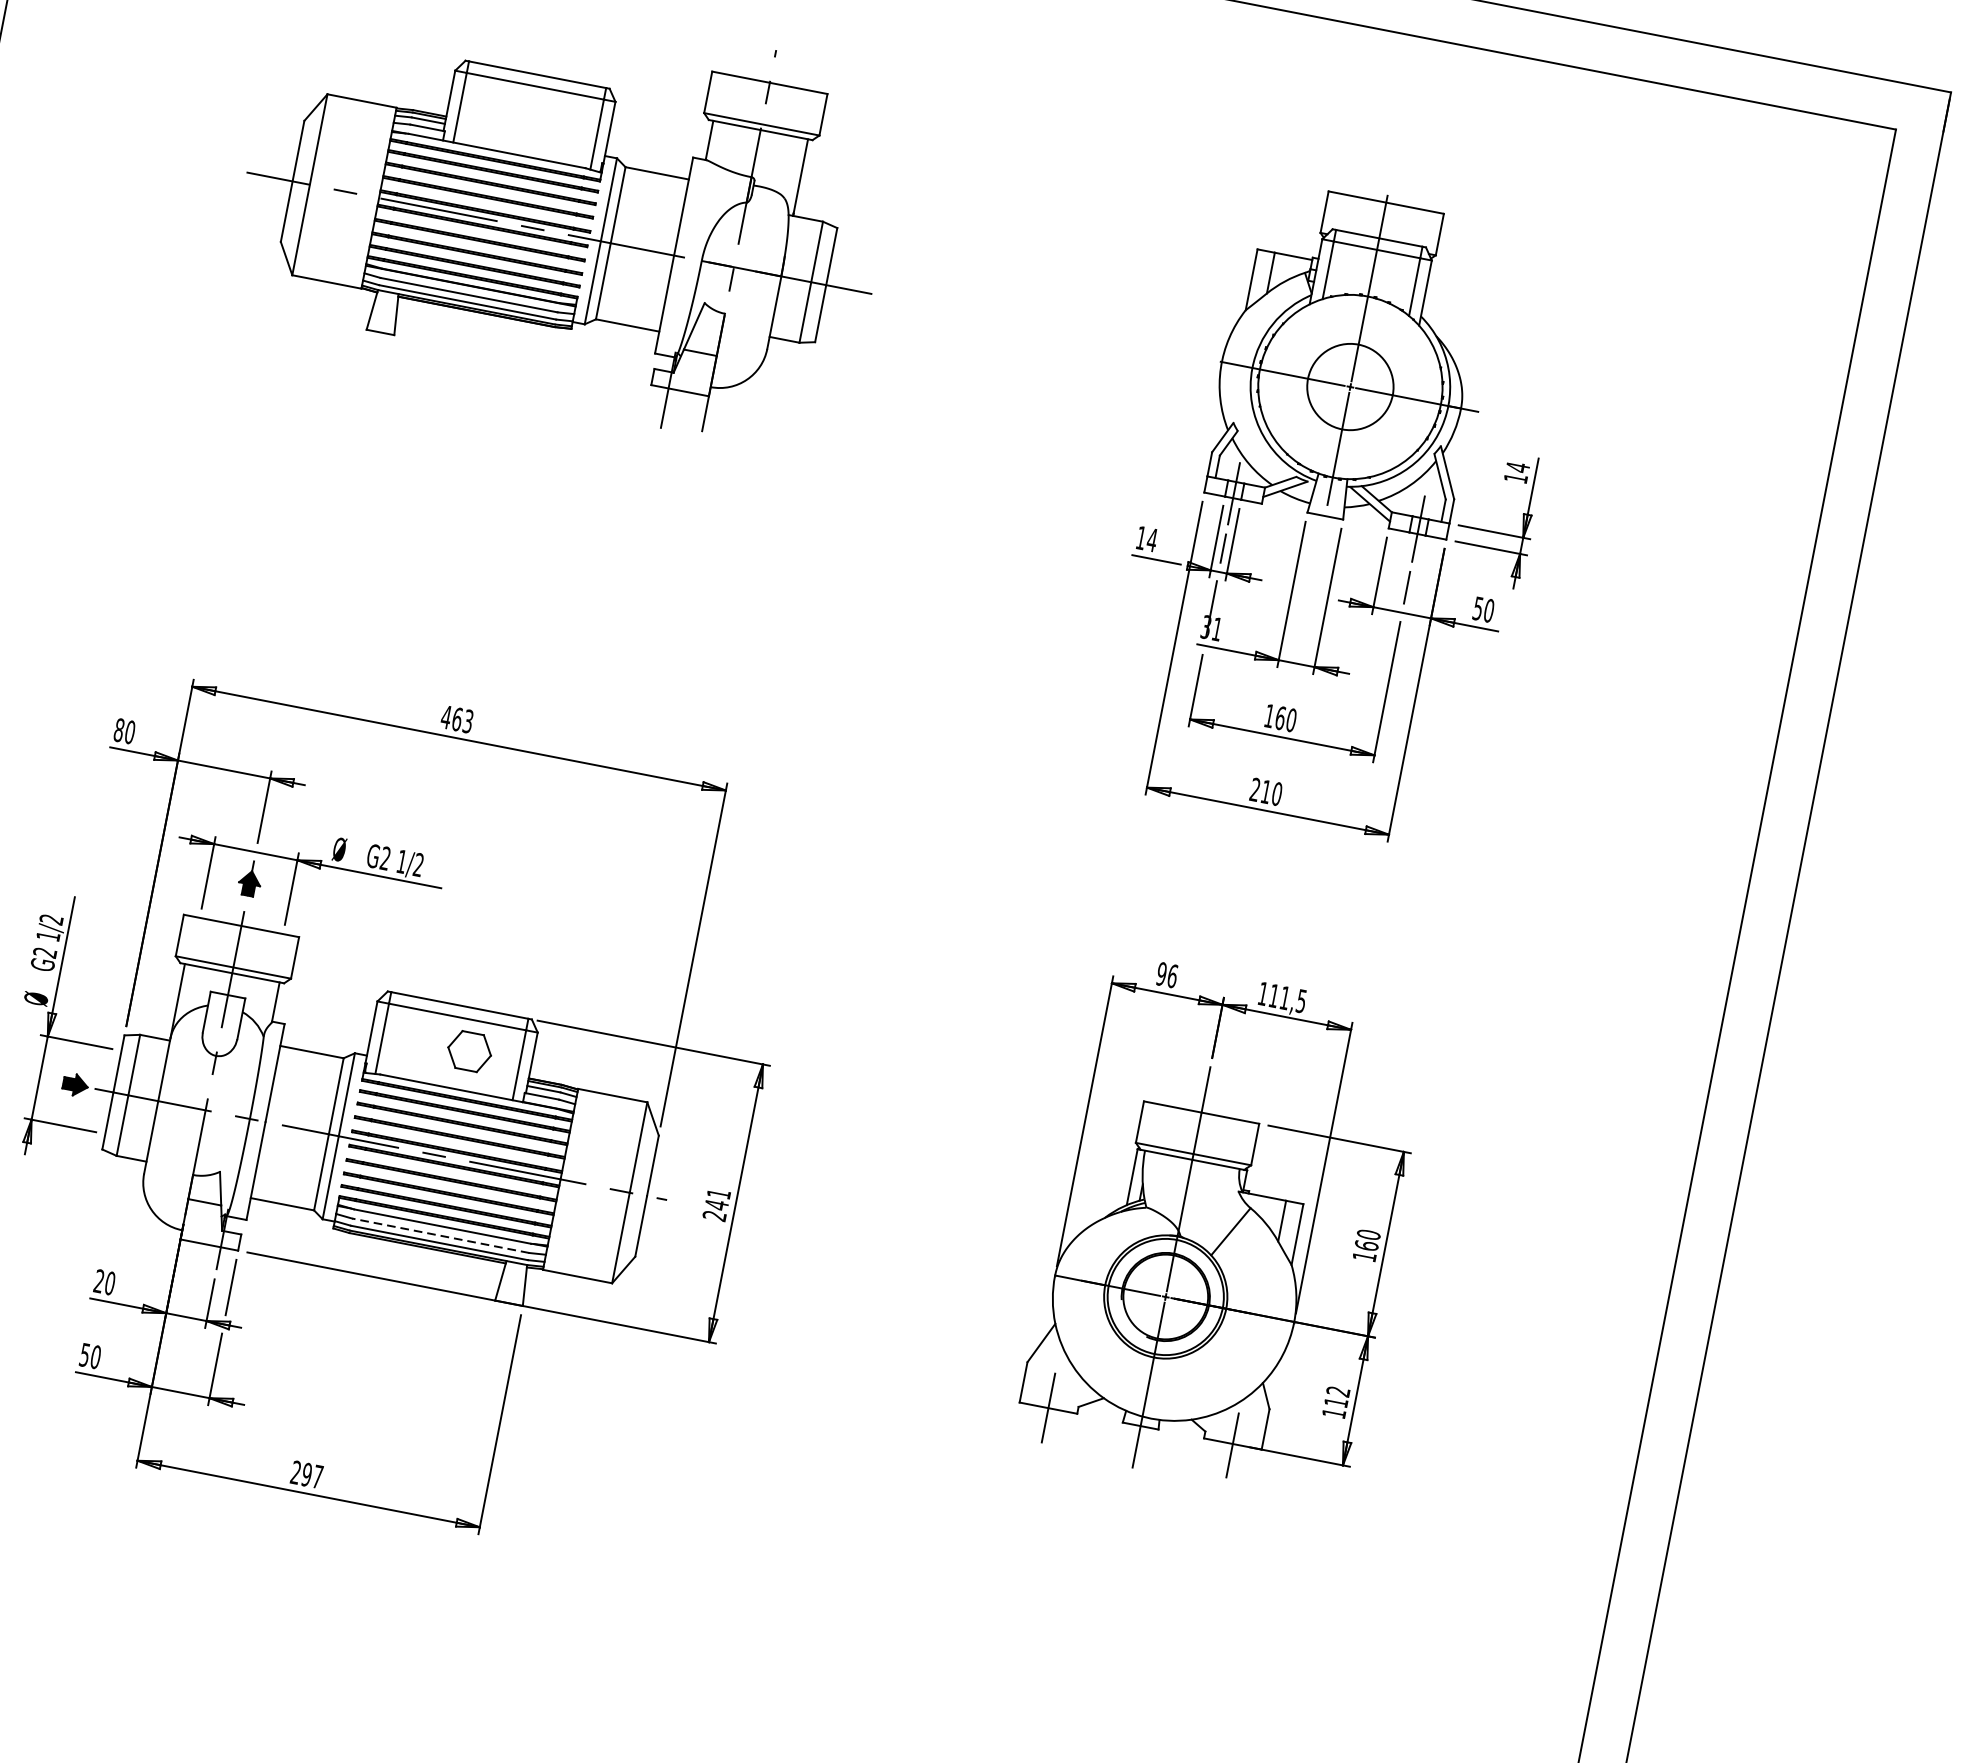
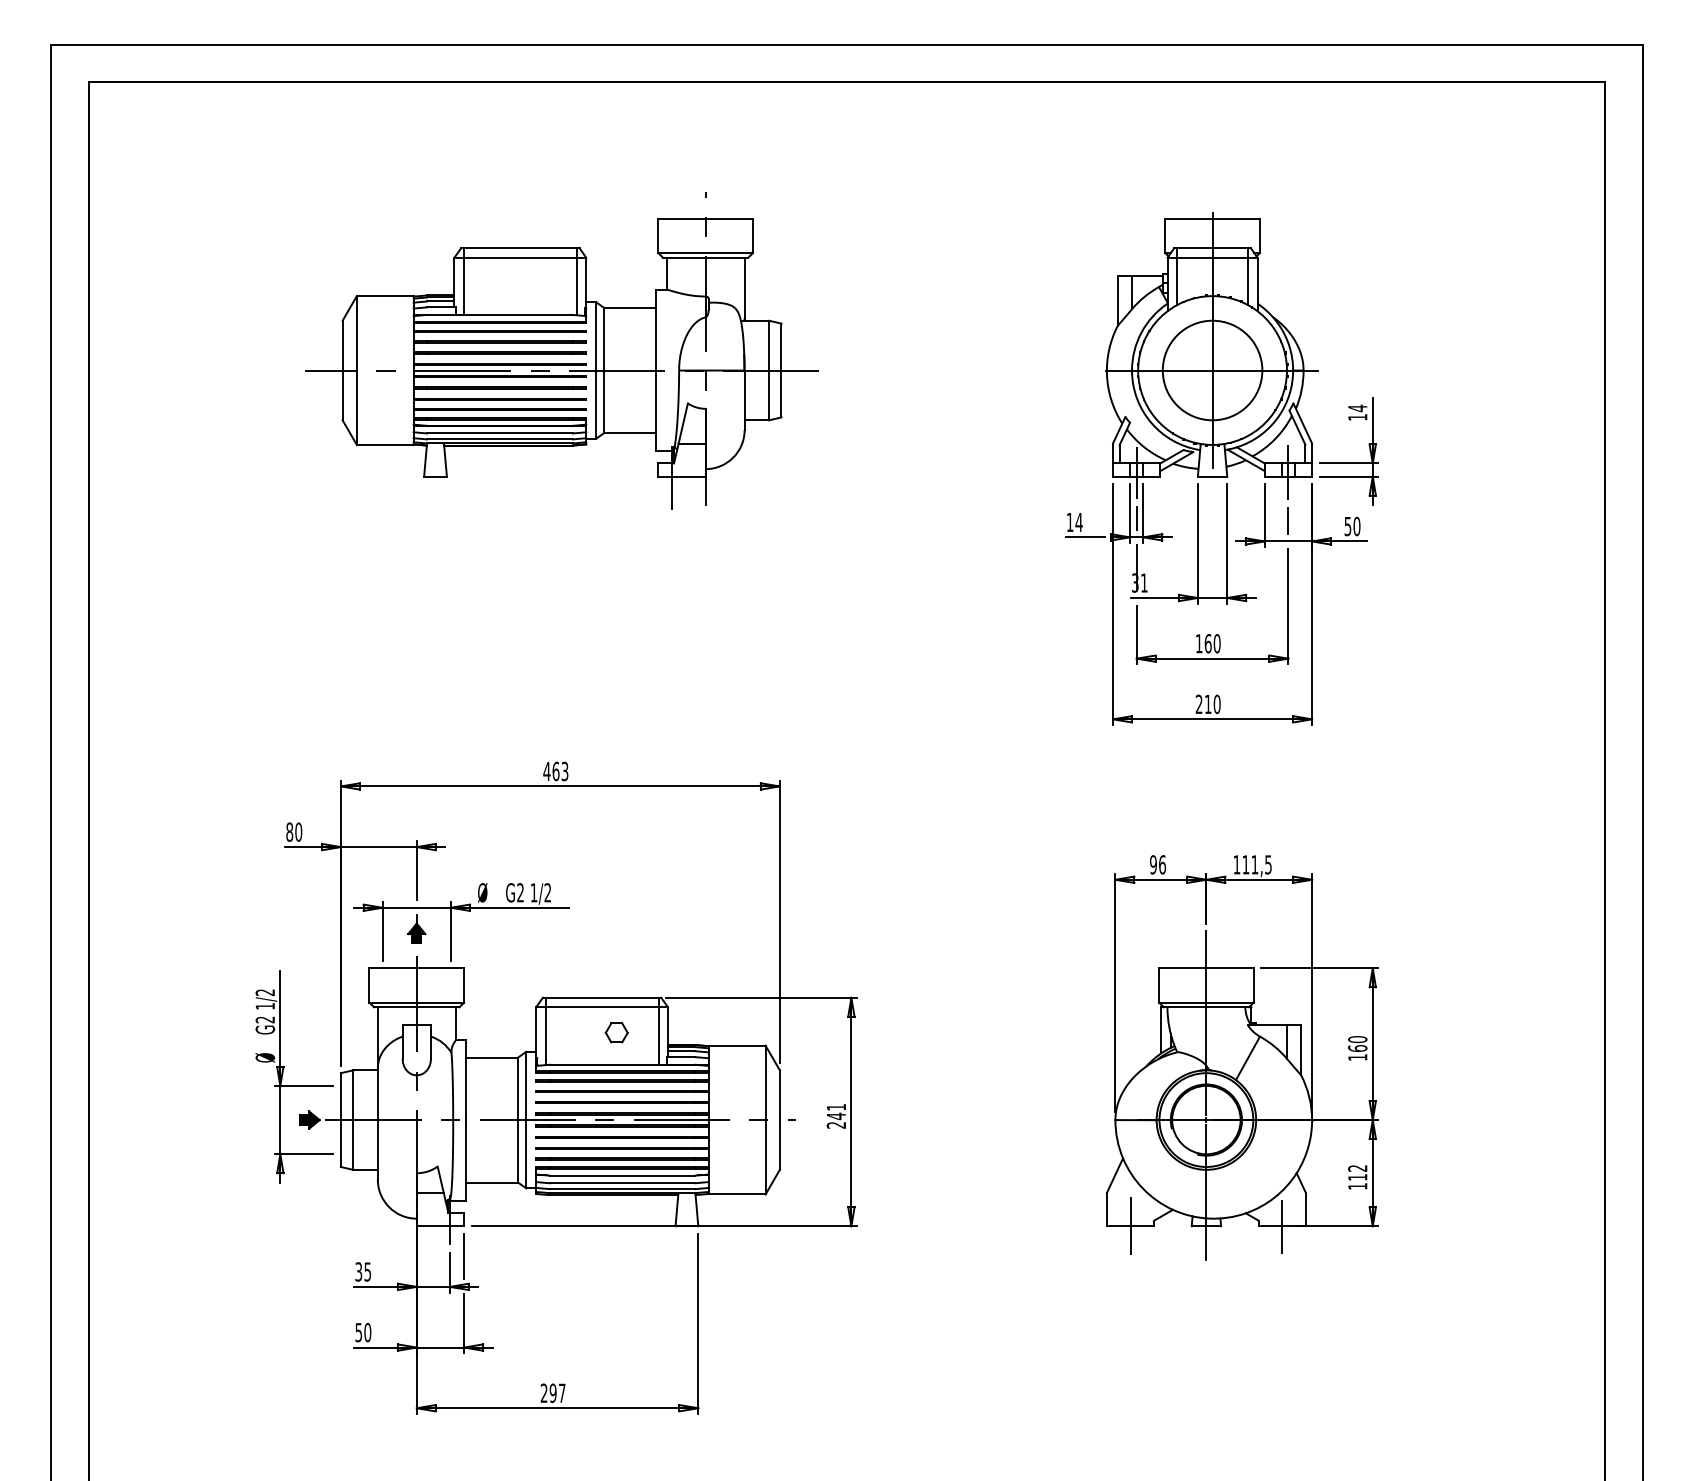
circle: (1350, 386) -> (1212, 370), size x1.43
part: (469, 1051) -> (616, 1032), size x0.62
line: (440, 1236) -> (622, 1183), dashed -> solid
text: (105, 1281) -> (363, 1271), 20 -> 35

